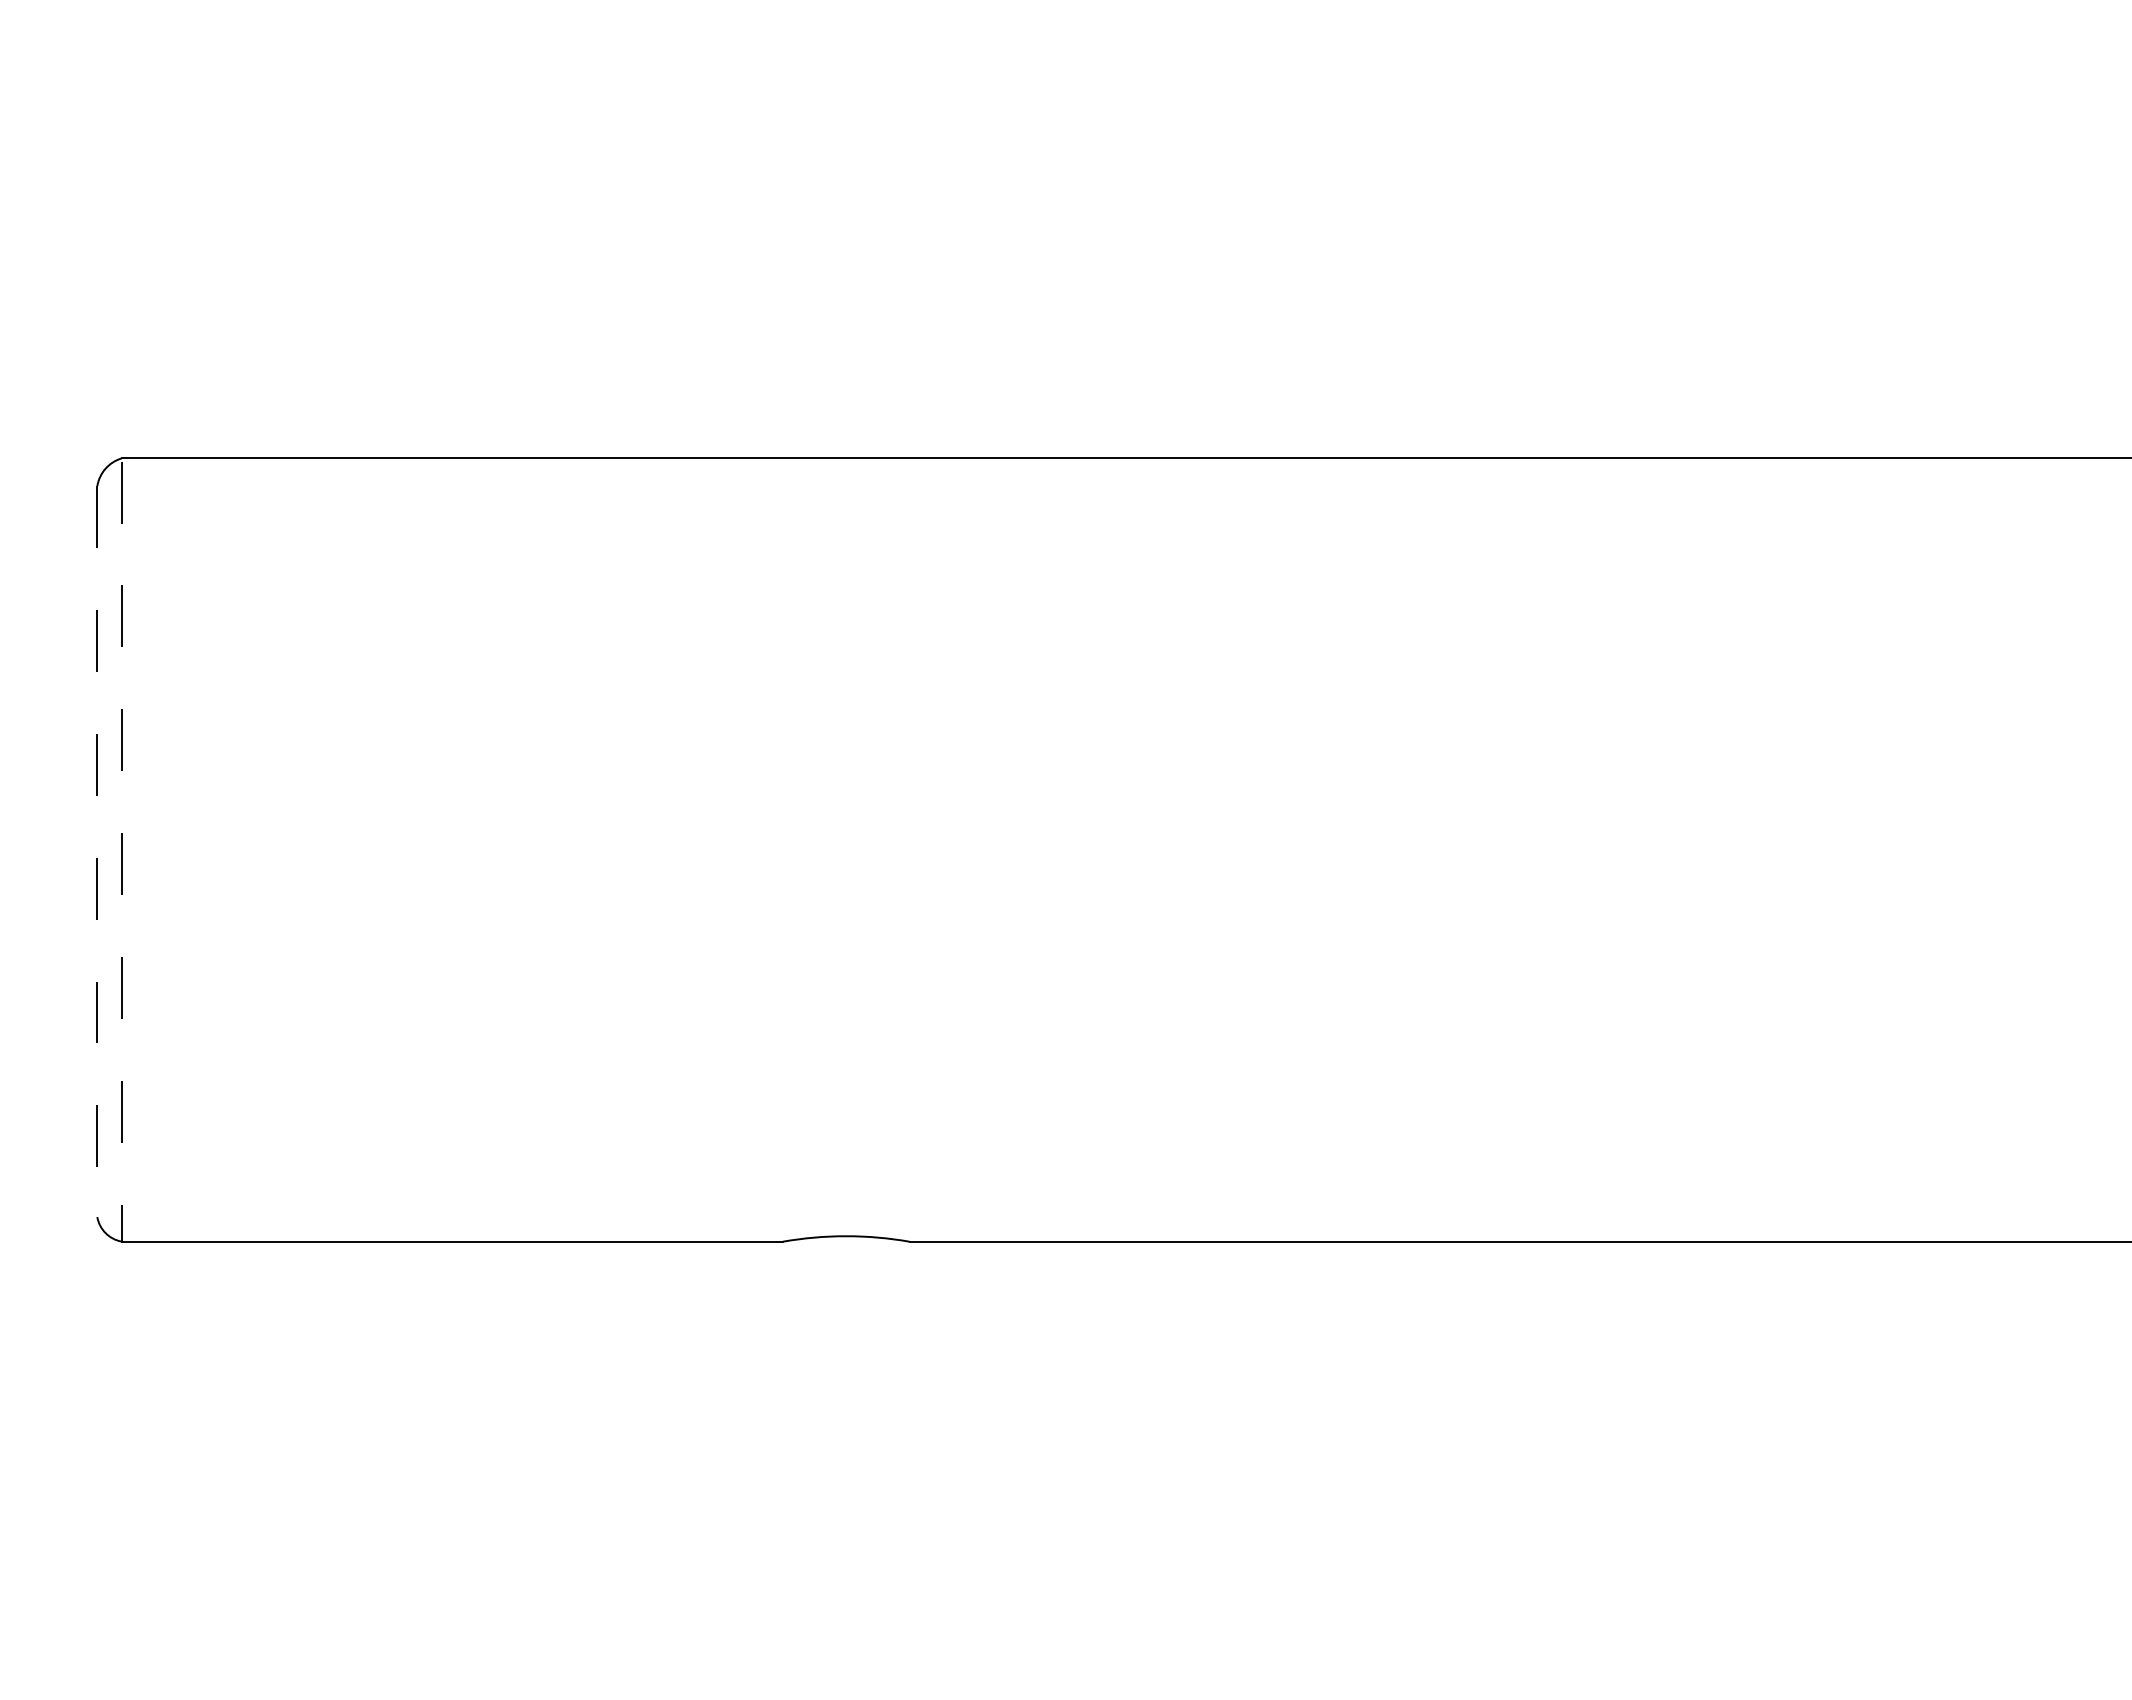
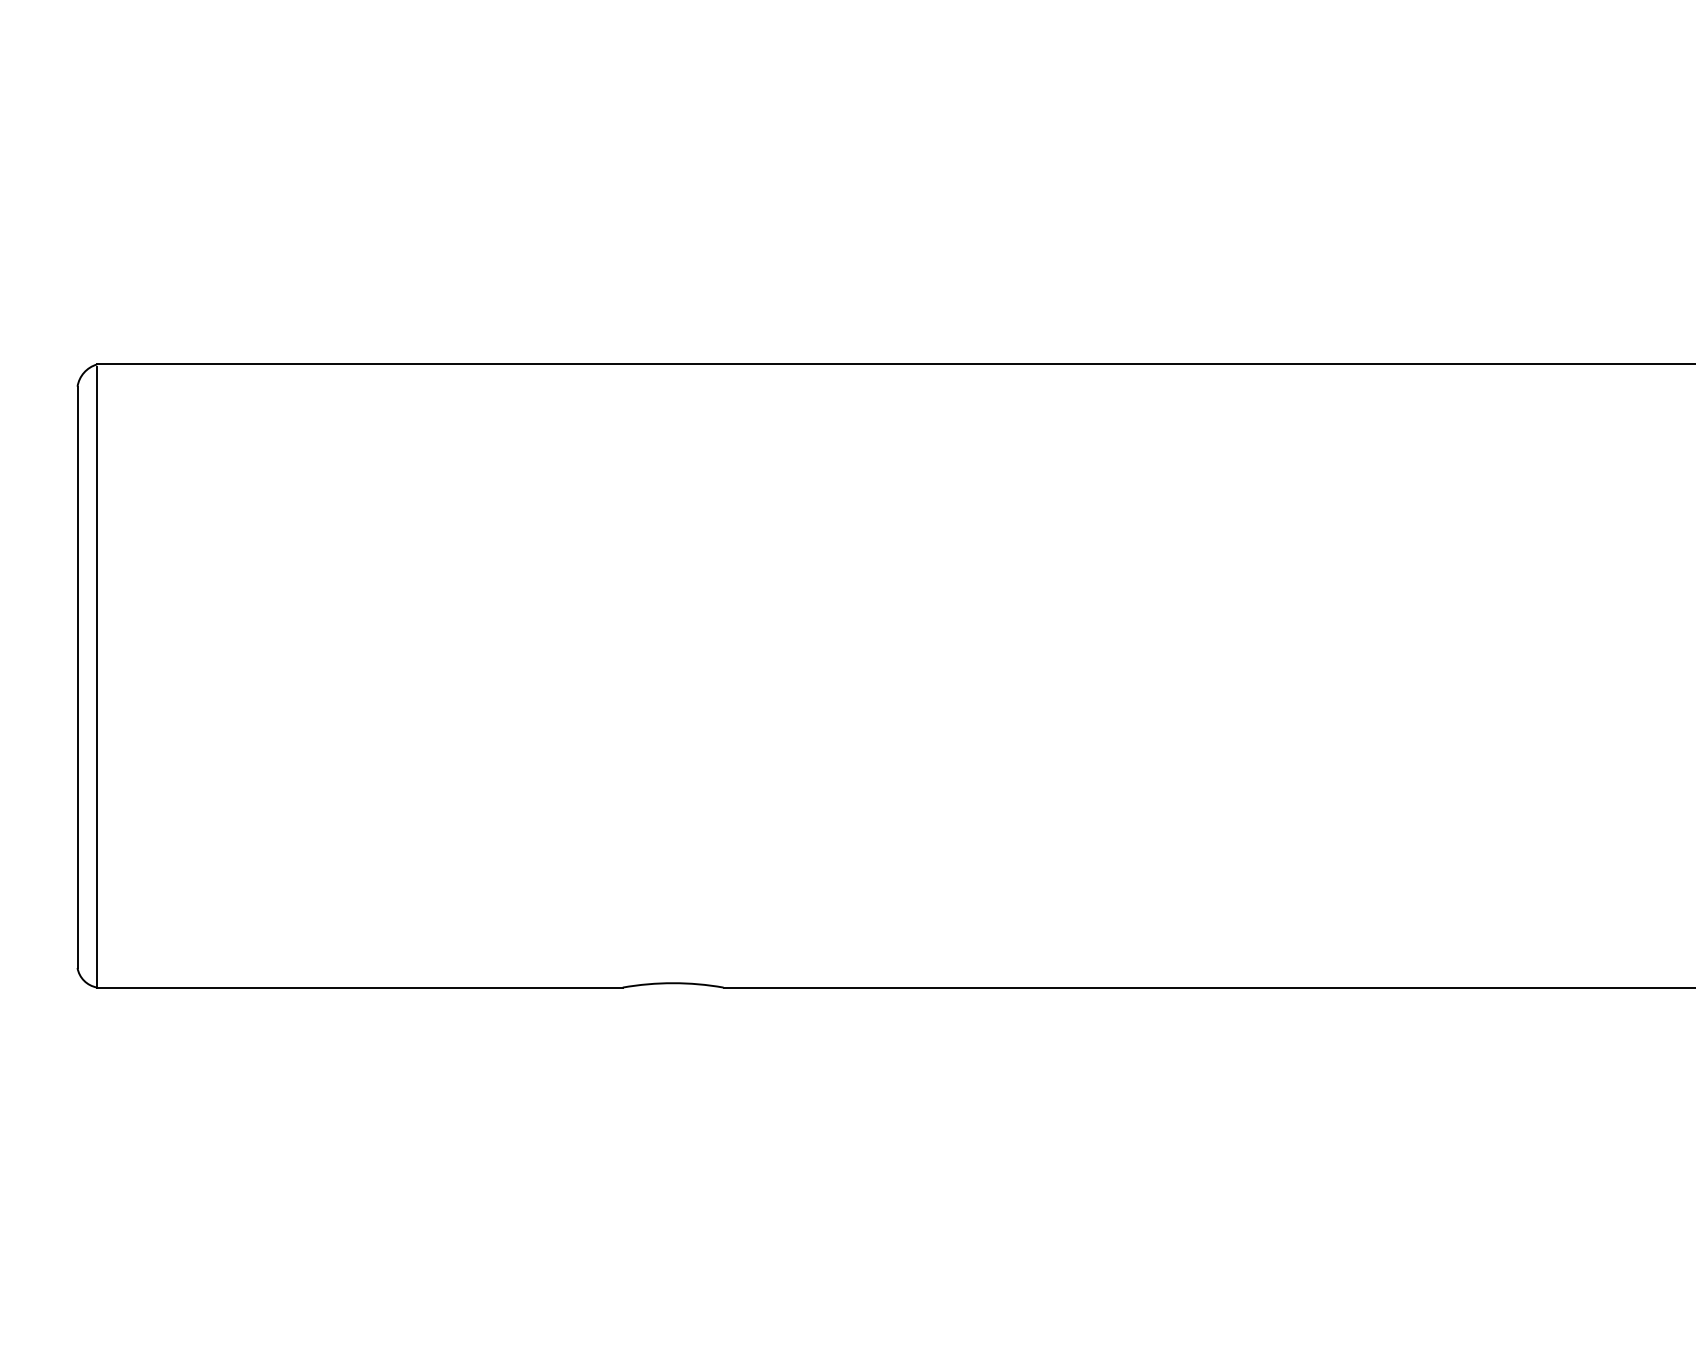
line: (97, 852) -> (77, 677), dashed -> solid
line: (121, 852) -> (96, 677), dashed -> solid

